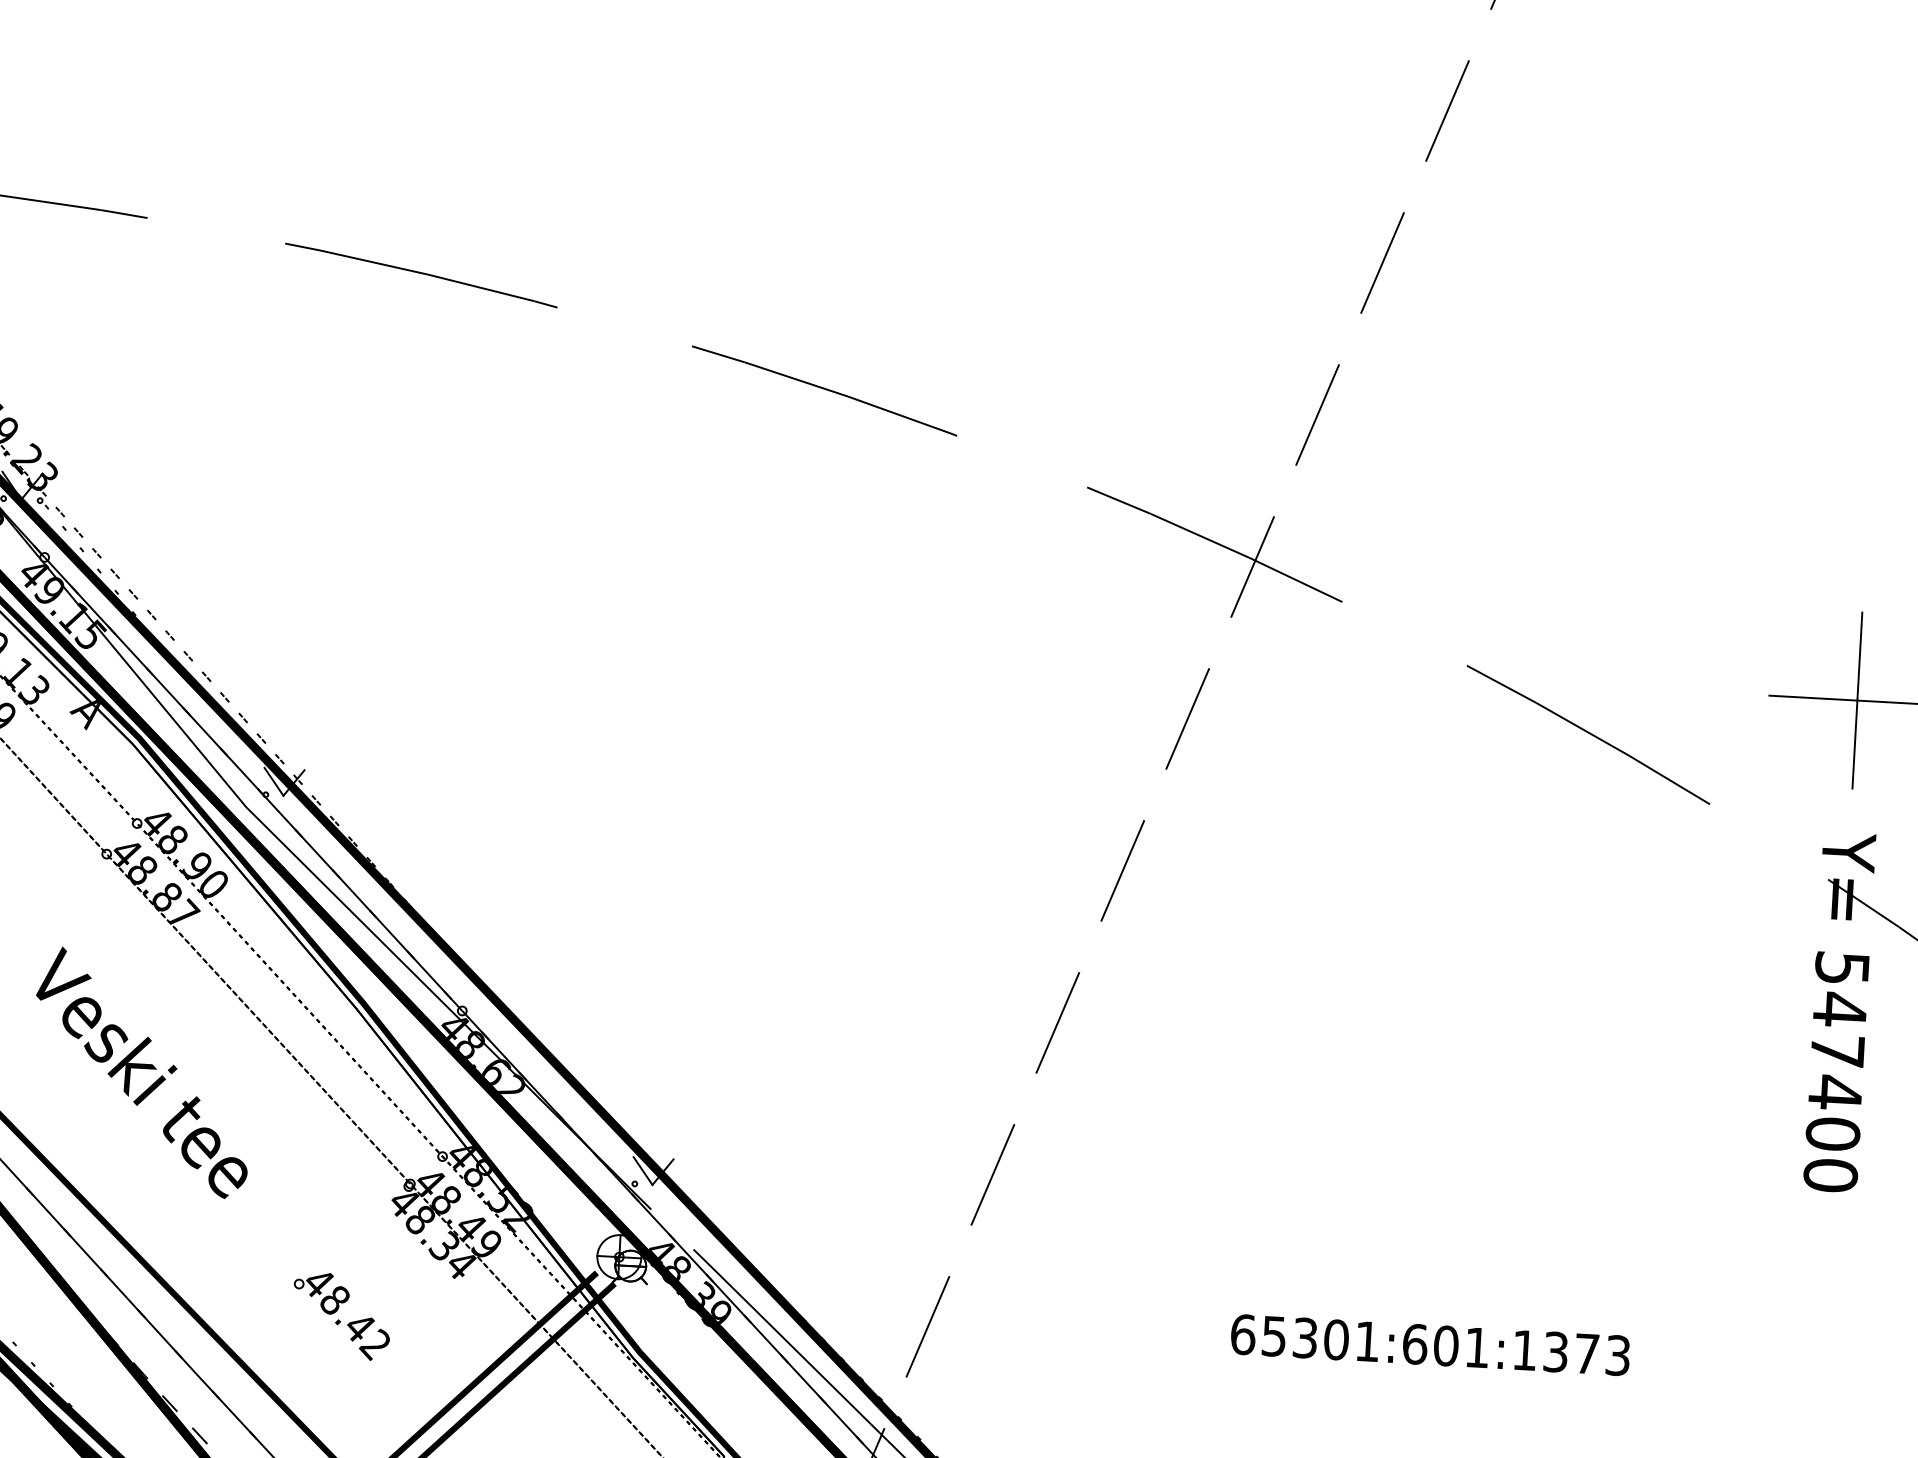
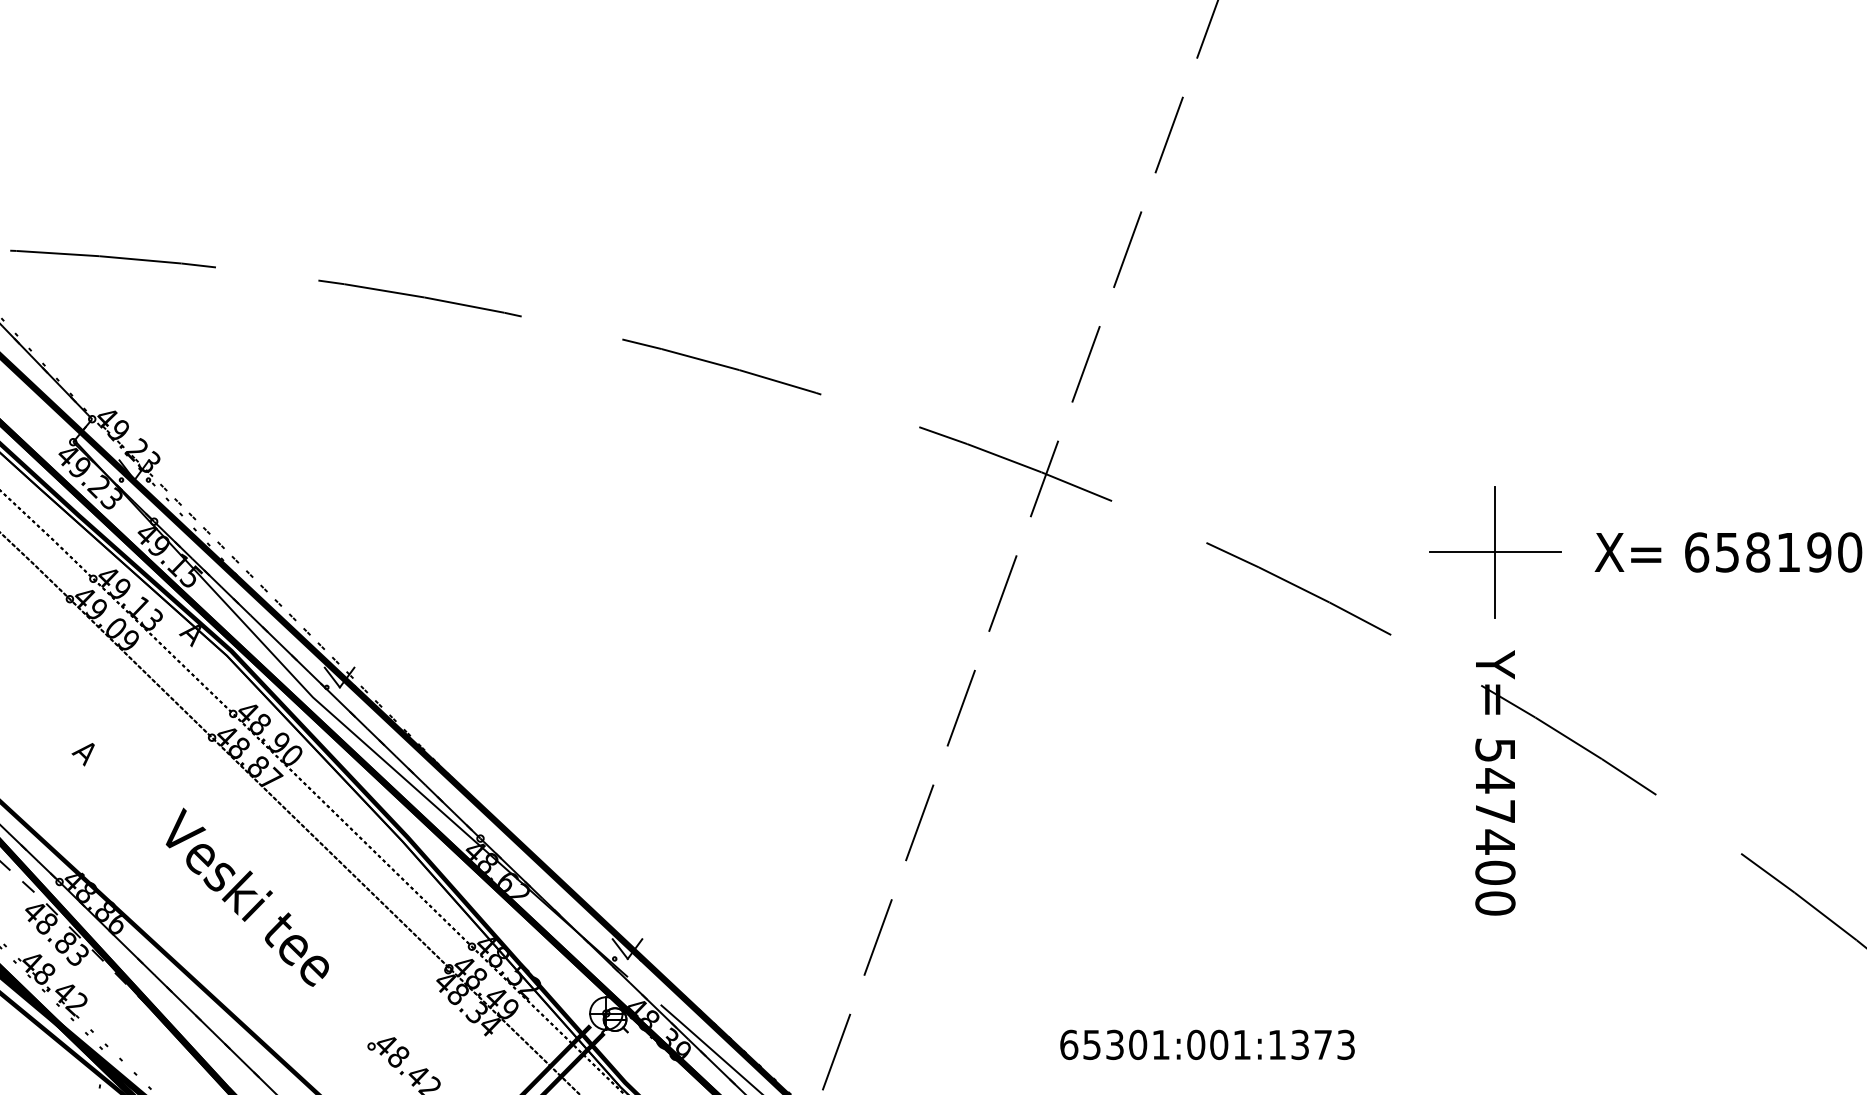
text: (1415, 1343) -> (1196, 1044), 65301:601:1373 -> 65301:001:1373

